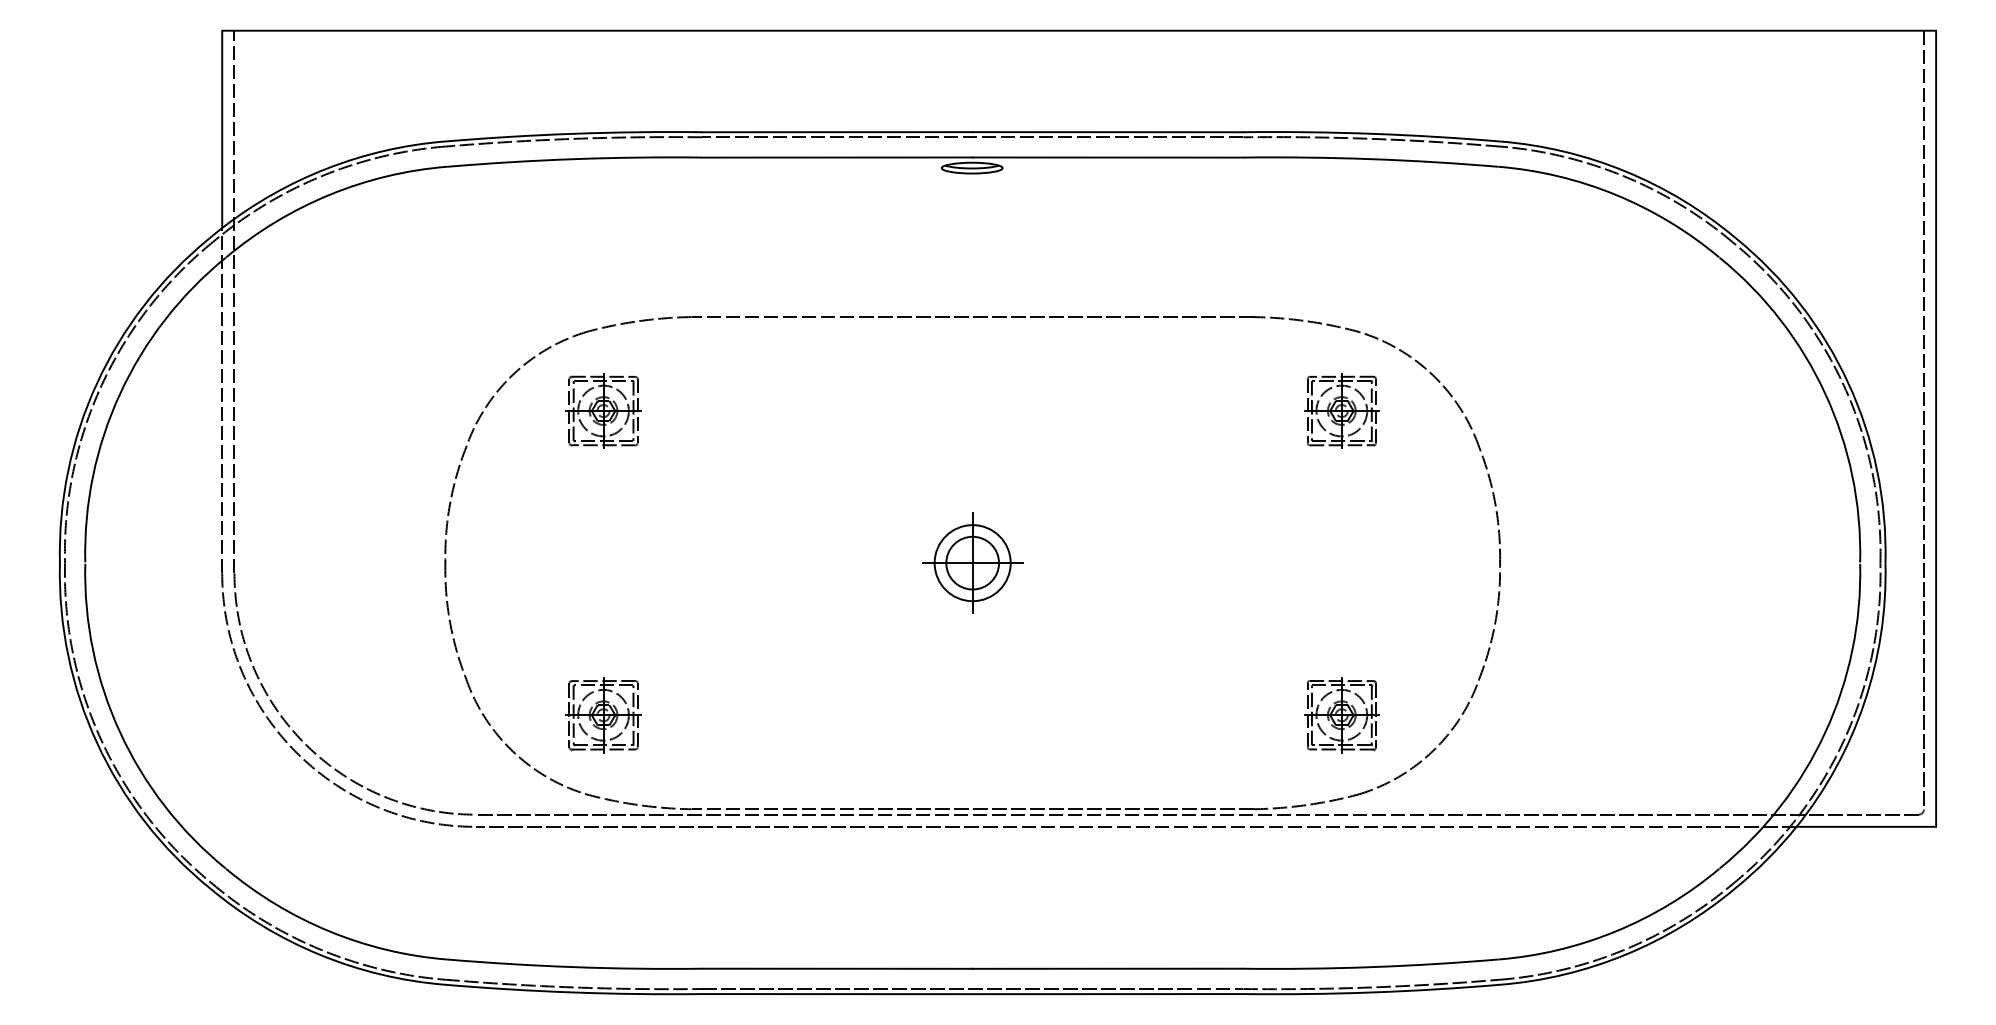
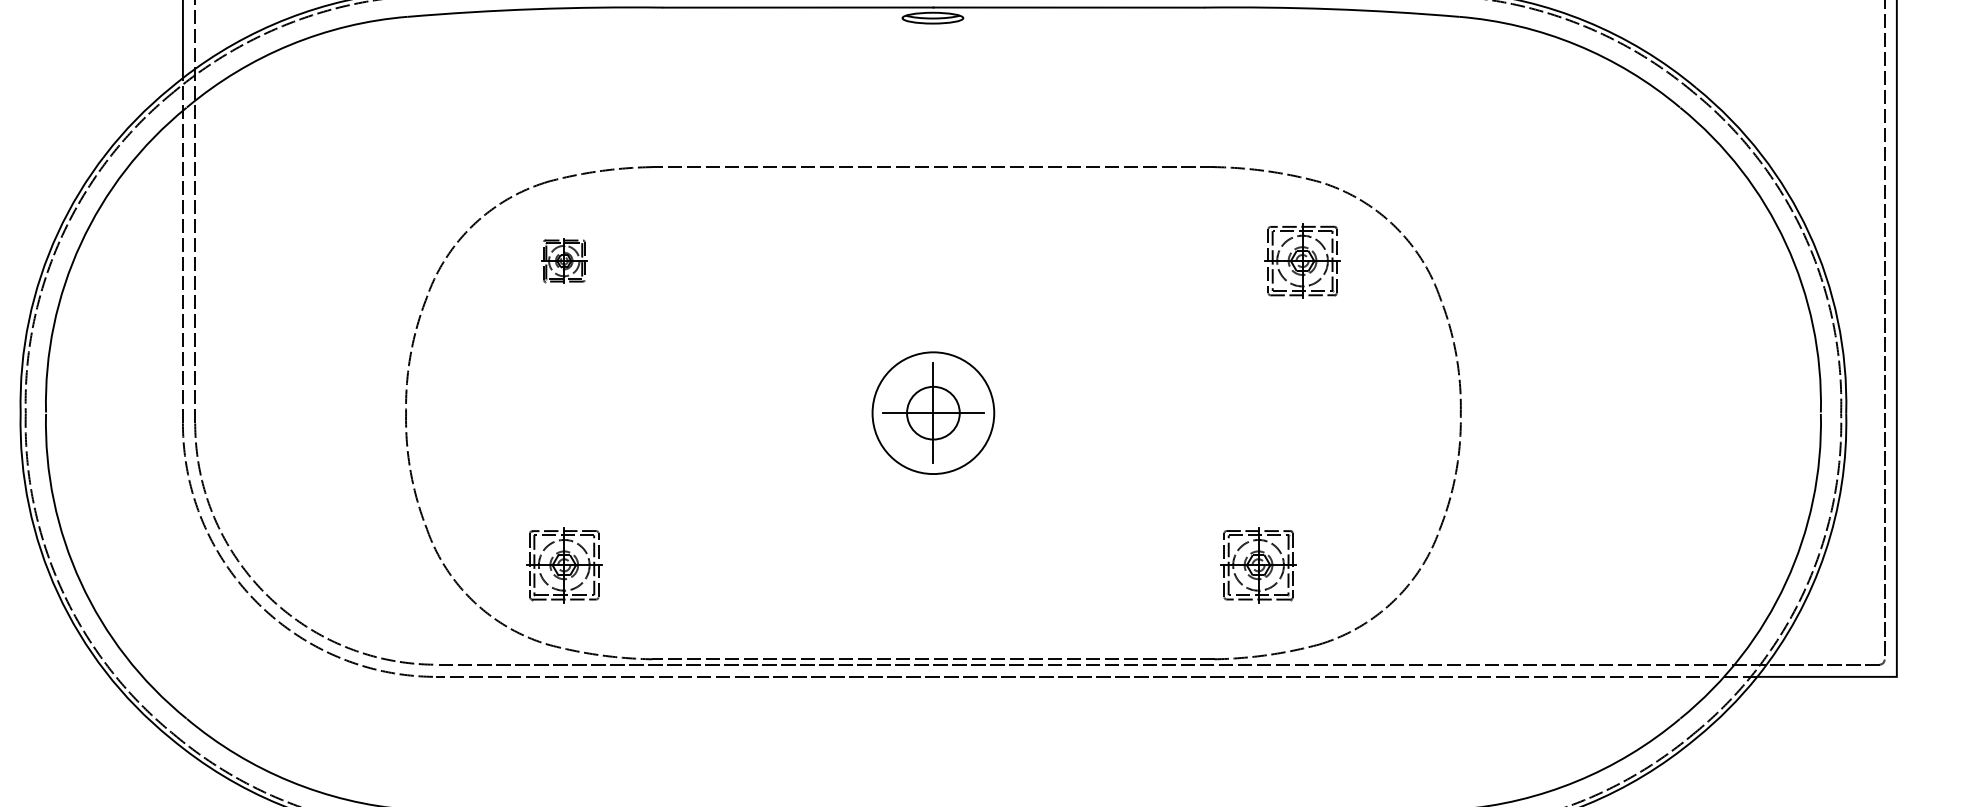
part: (603, 410) -> (564, 260), size x0.6
circle: (972, 563) -> (933, 413), size x1.6
part: (1341, 715) -> (1258, 565), moved

